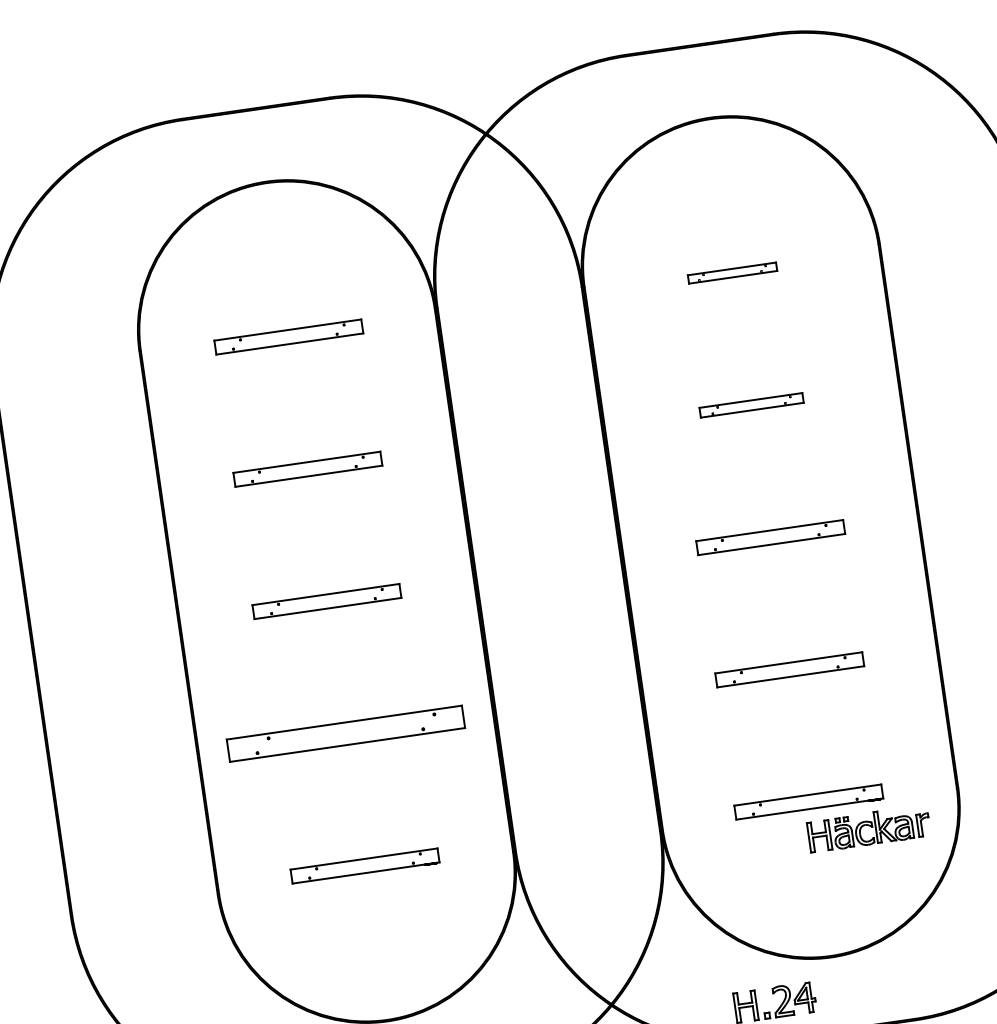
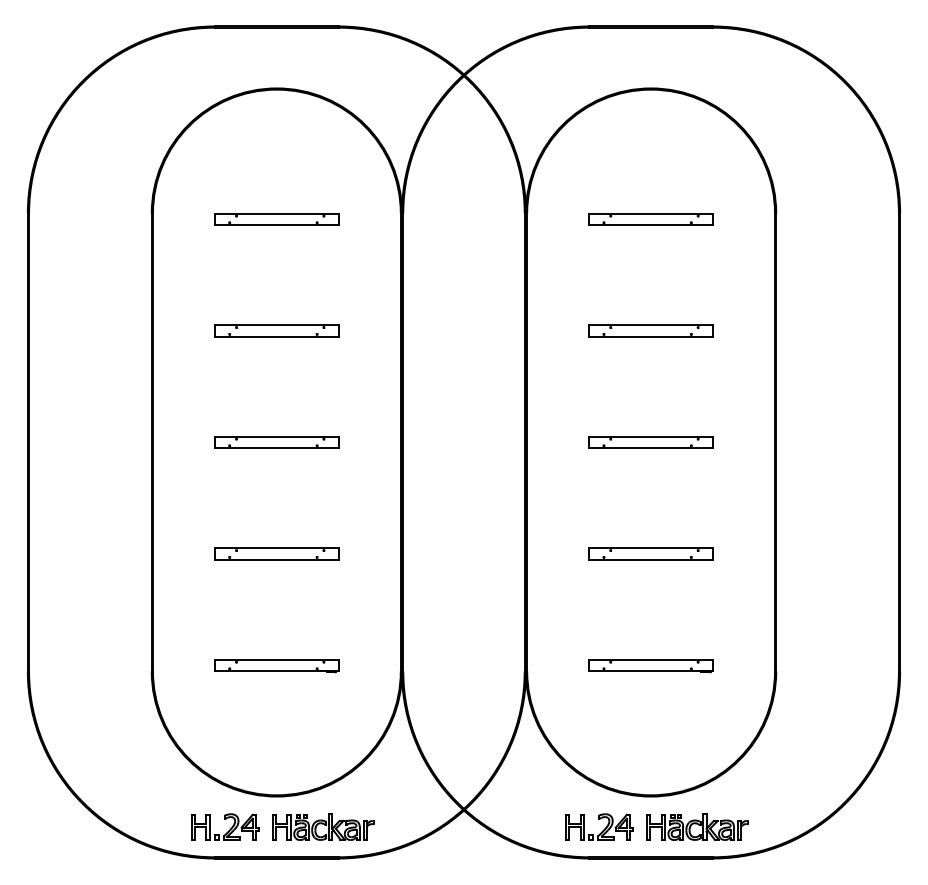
part: (731, 273) -> (650, 219), size x1.67
part: (750, 404) -> (650, 330), size x1.43
part: (345, 733) -> (276, 553), size x0.62
part: (868, 828) -> (697, 826), moved

